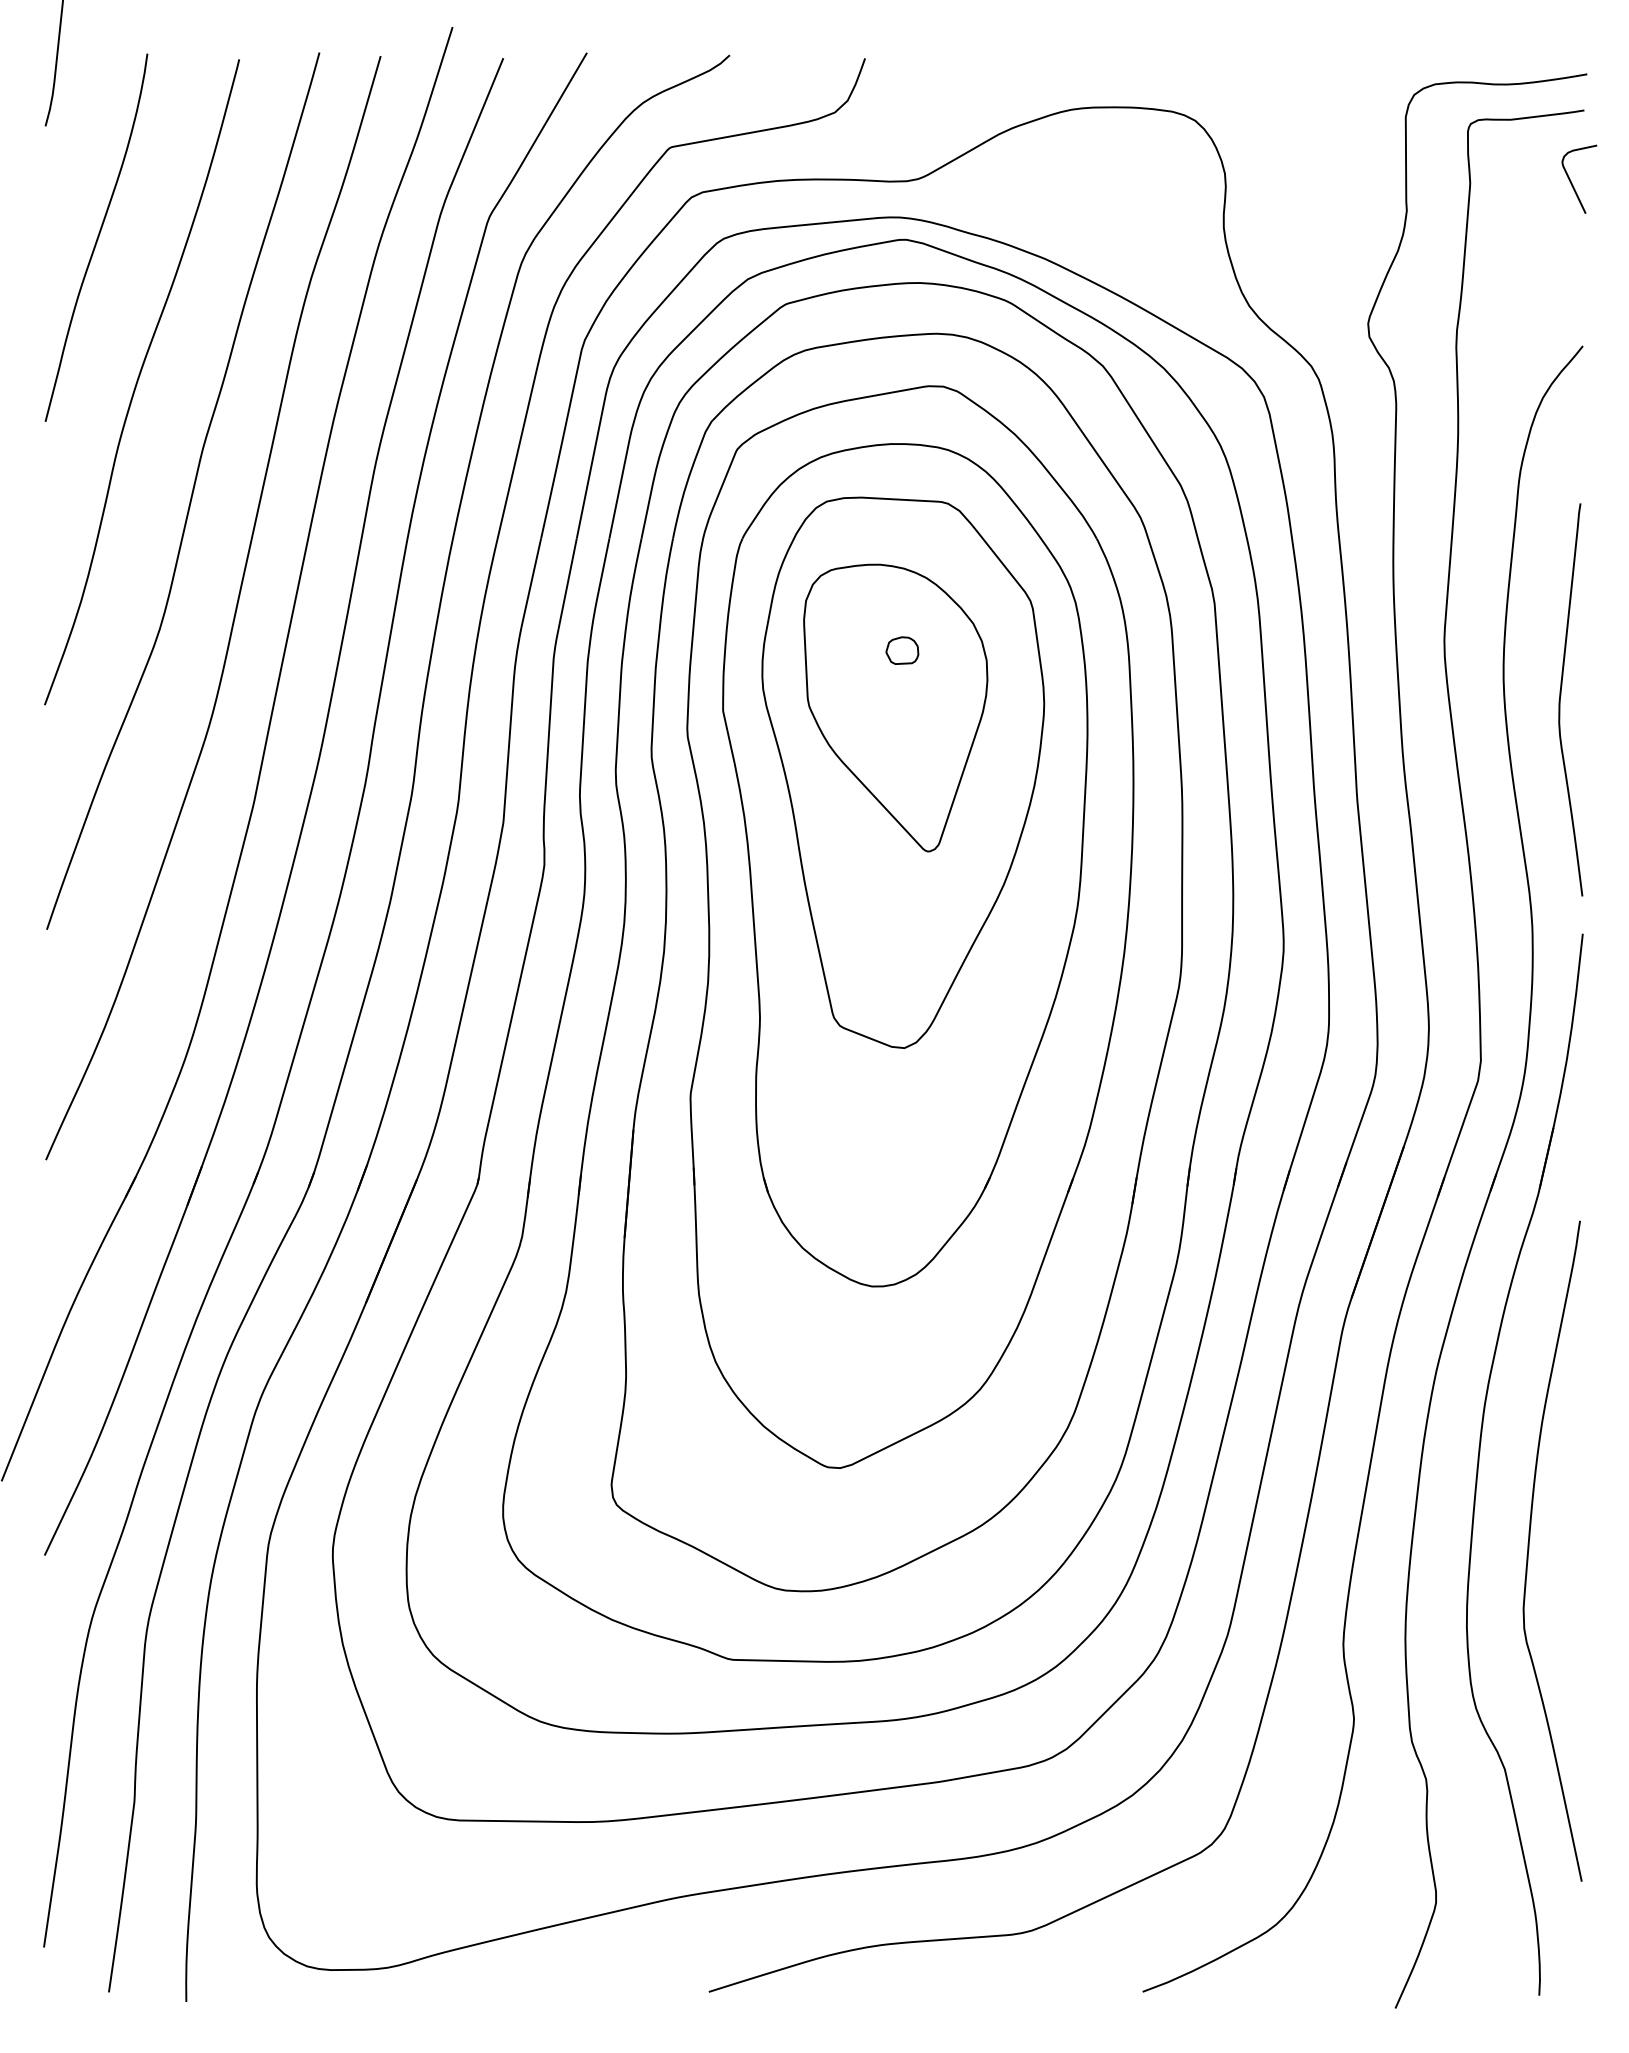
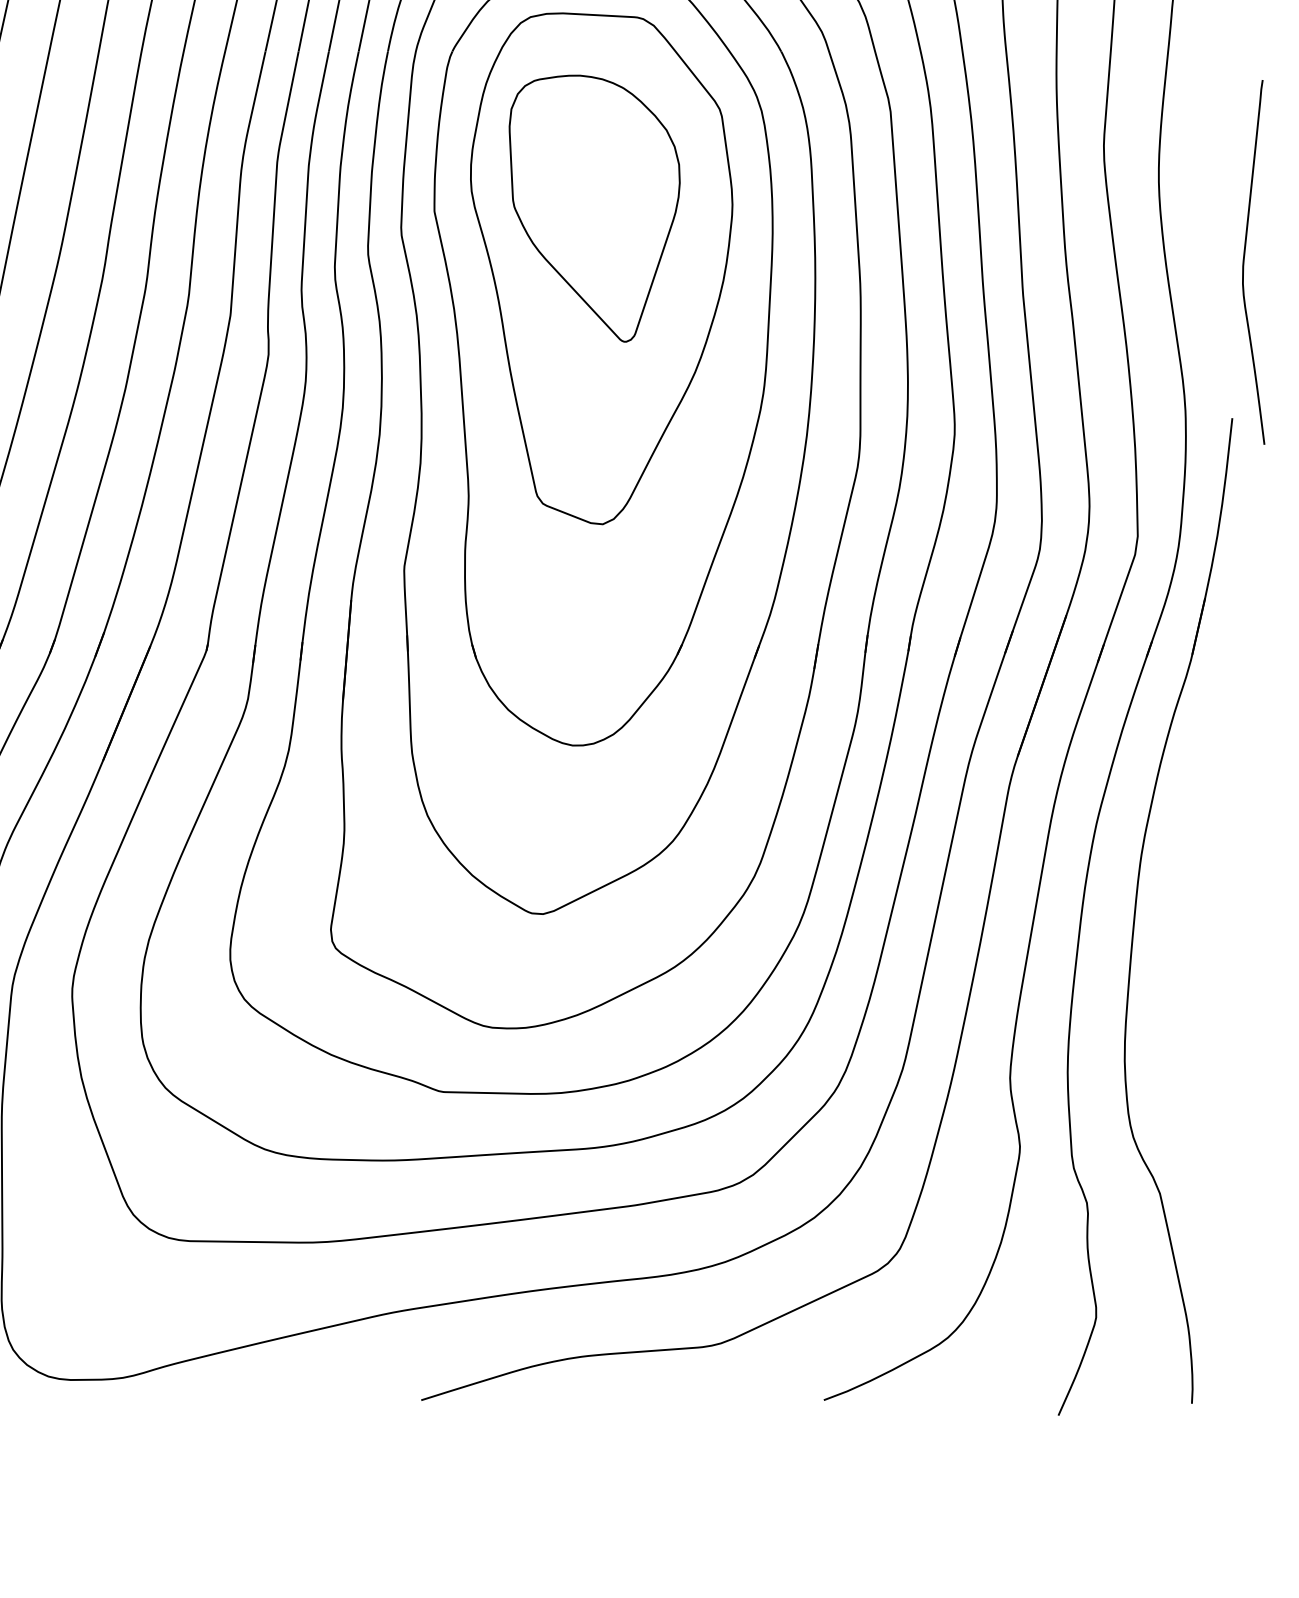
part: (902, 650) -> (600, 155), removed
curve: (1561, 696) -> (1245, 259), moved
curve: (1529, 1550) -> (1182, 990), removed

